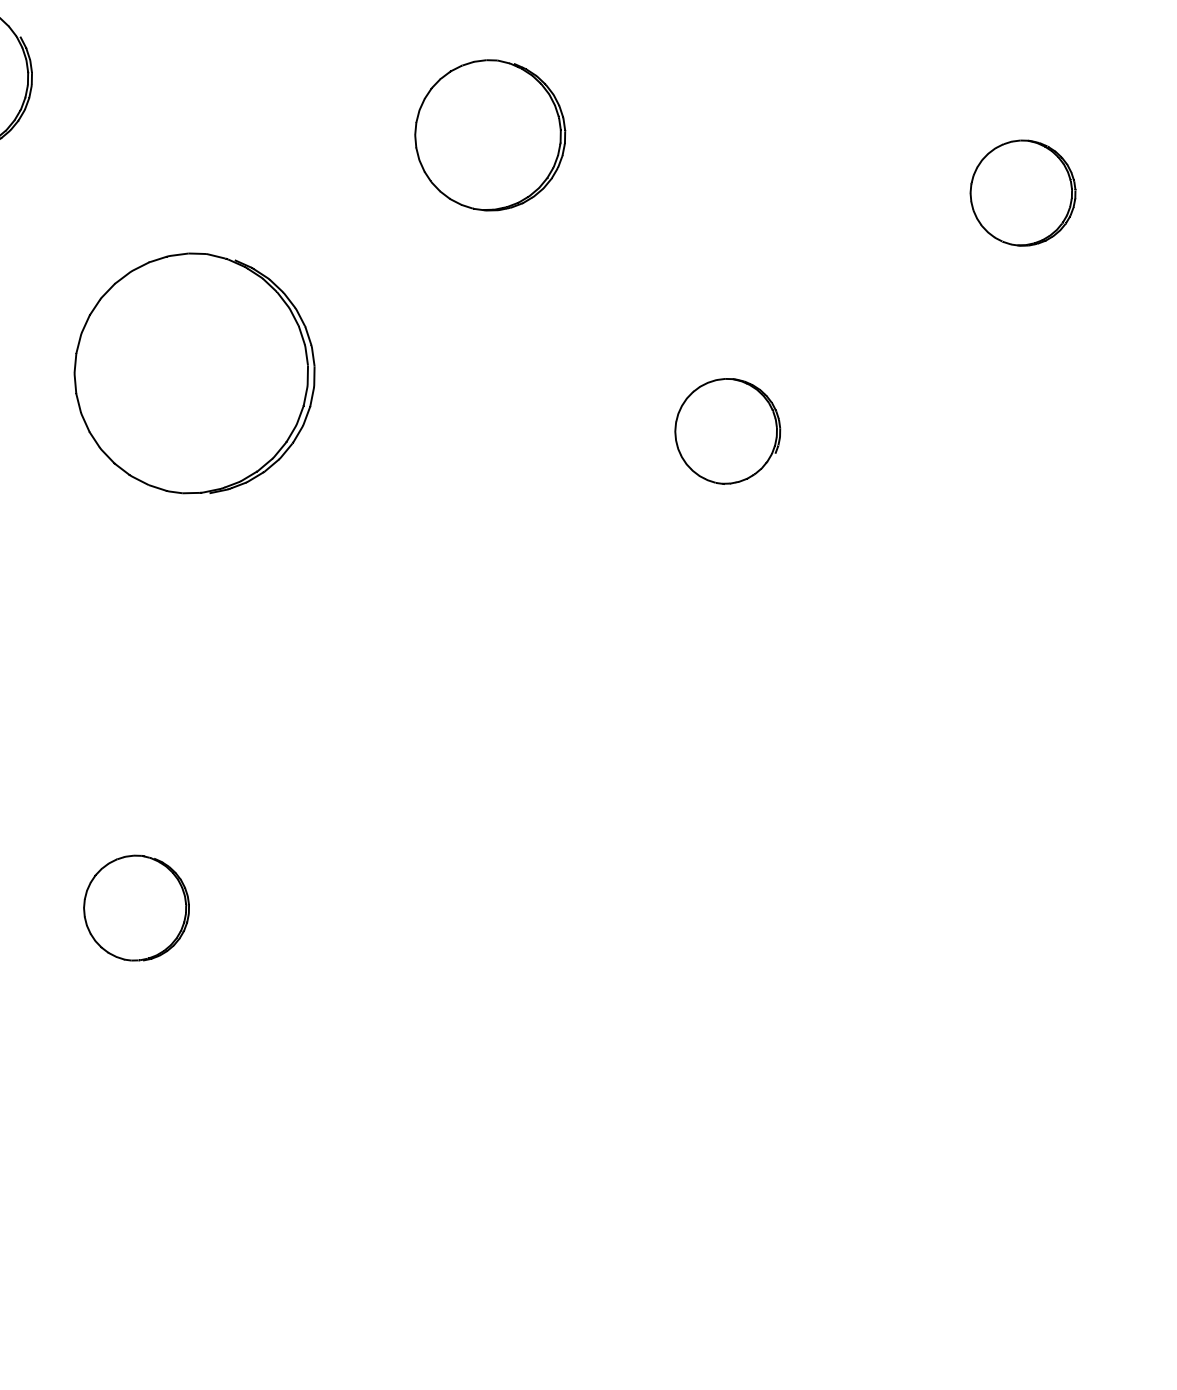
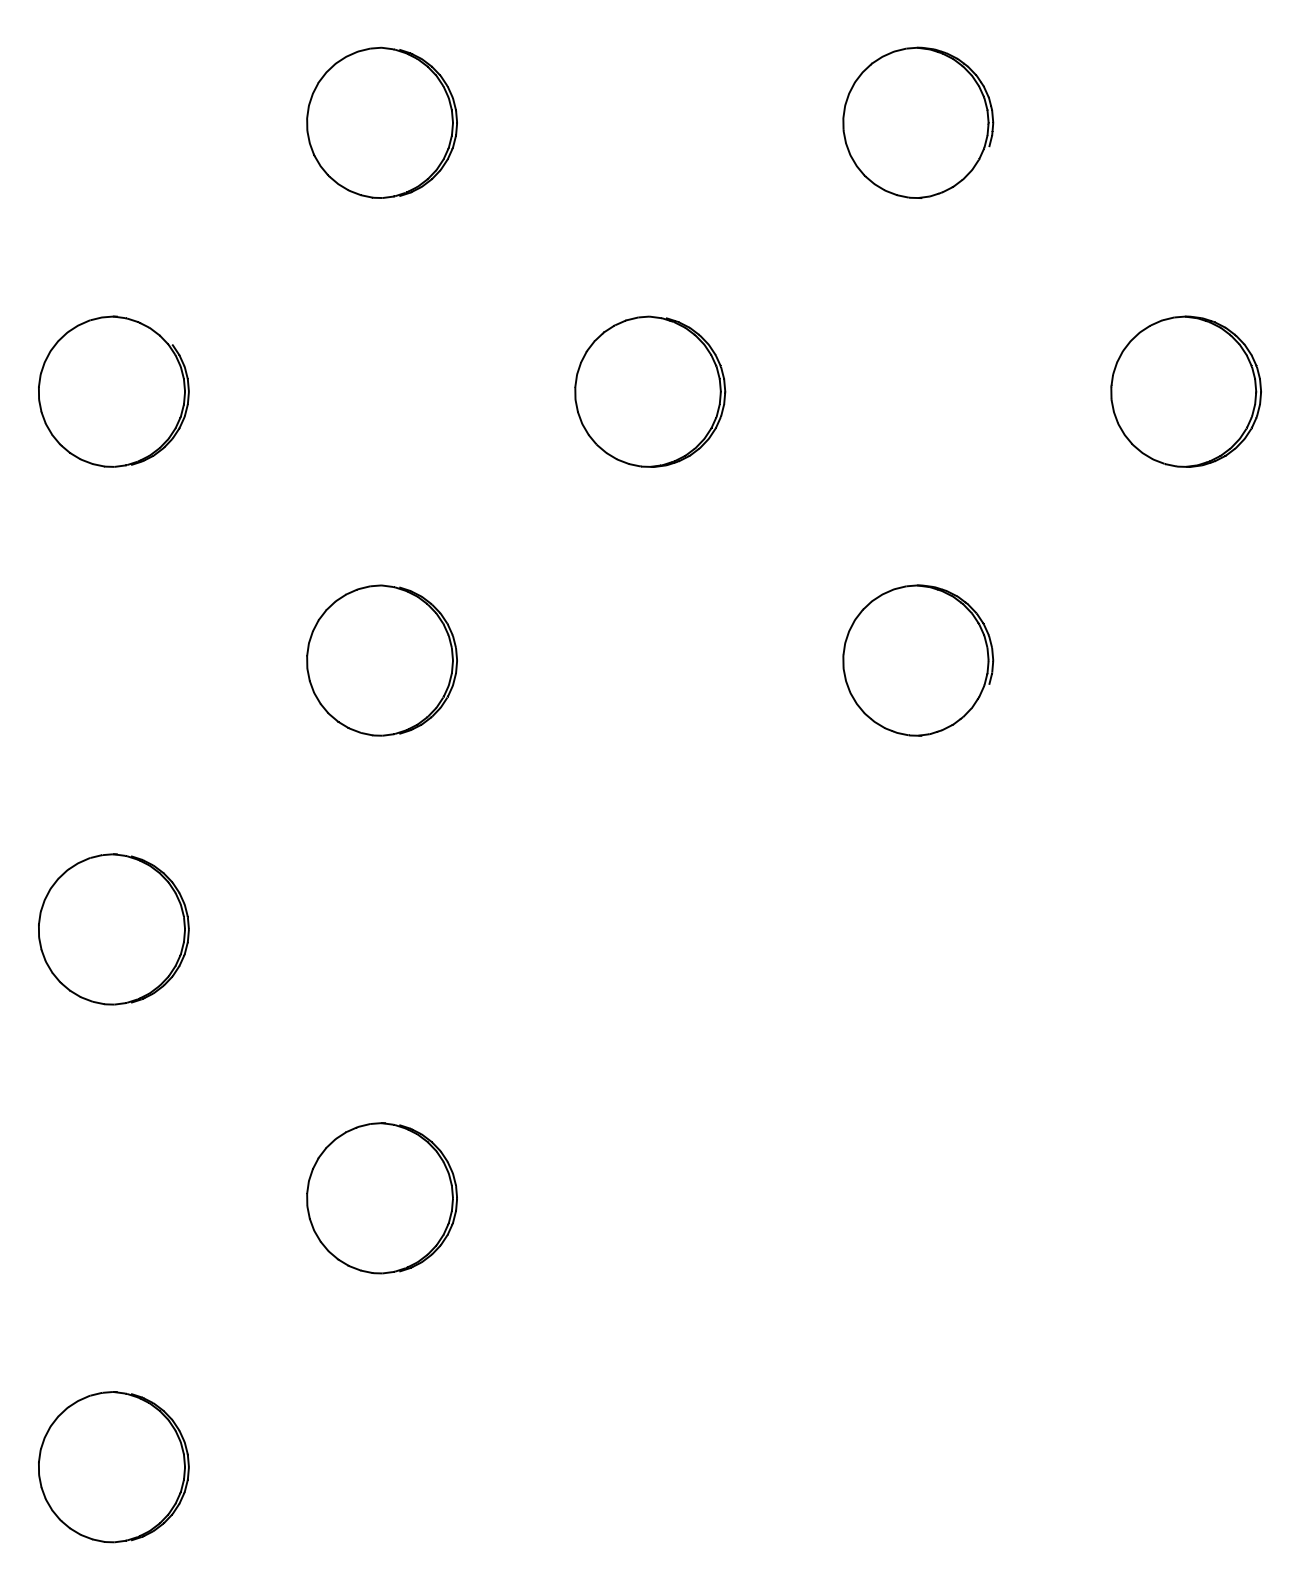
part: (1022, 192) -> (1185, 391), size x1.43
part: (194, 373) -> (381, 660), size x0.62
part: (728, 431) -> (918, 660), size x1.43
part: (136, 908) -> (381, 1198), size x1.43

